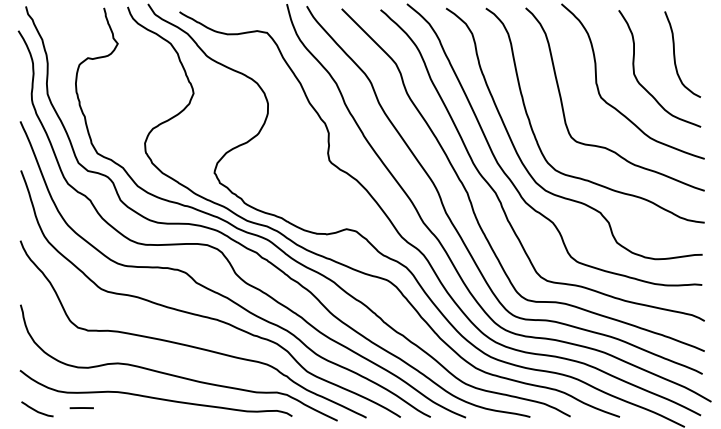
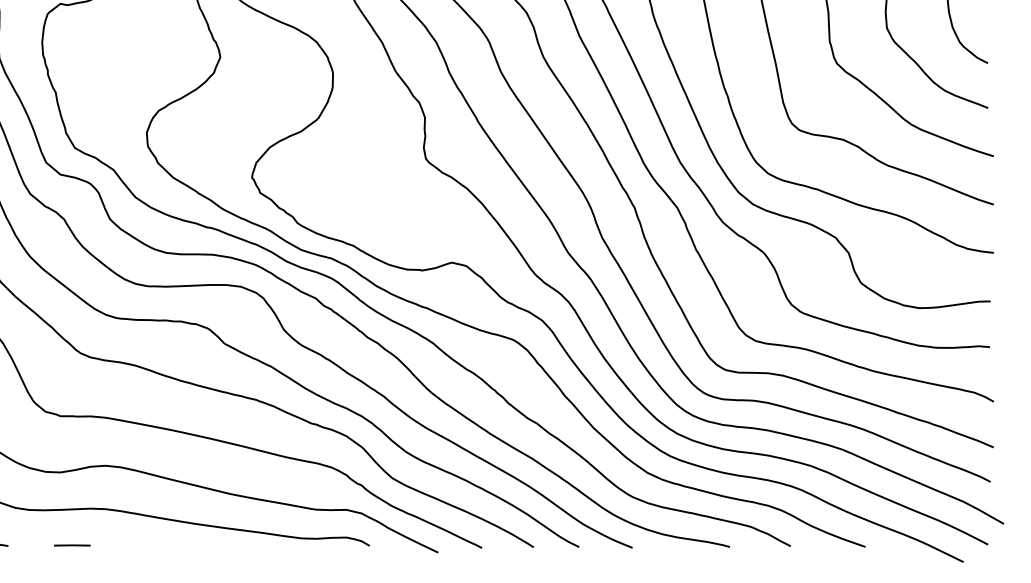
line: (81, 408) -> (71, 546), moved

